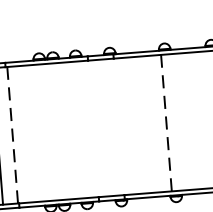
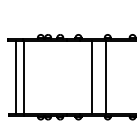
line: (166, 121) -> (105, 76), dashed -> solid
line: (139, 123) -> (91, 76), added
line: (12, 133) -> (23, 76), dashed -> solid

